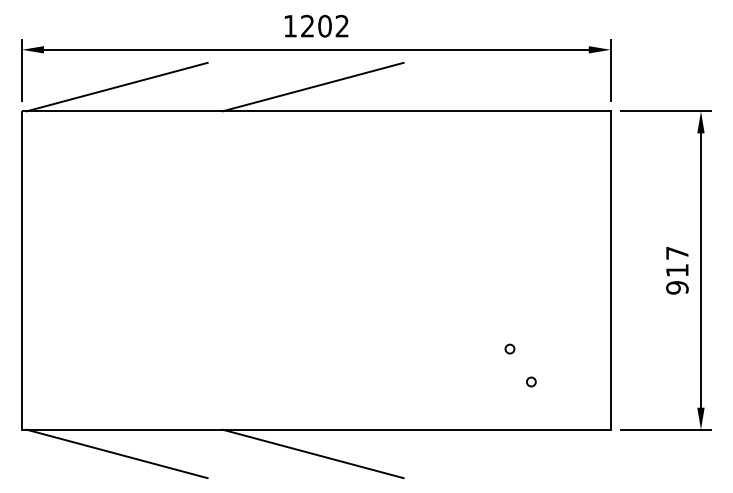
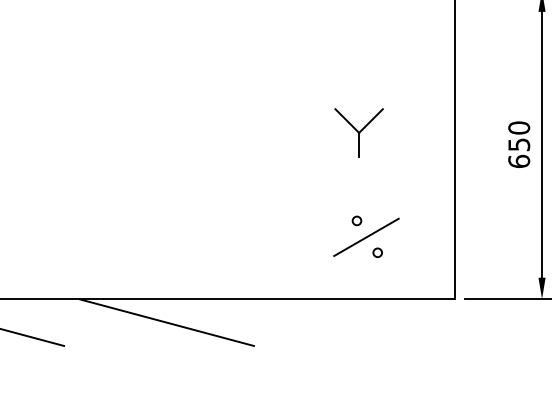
part: (511, 257) -> (358, 132), added
text: (677, 270) -> (519, 144), 917 -> 650
line: (519, 365) -> (366, 236), added

